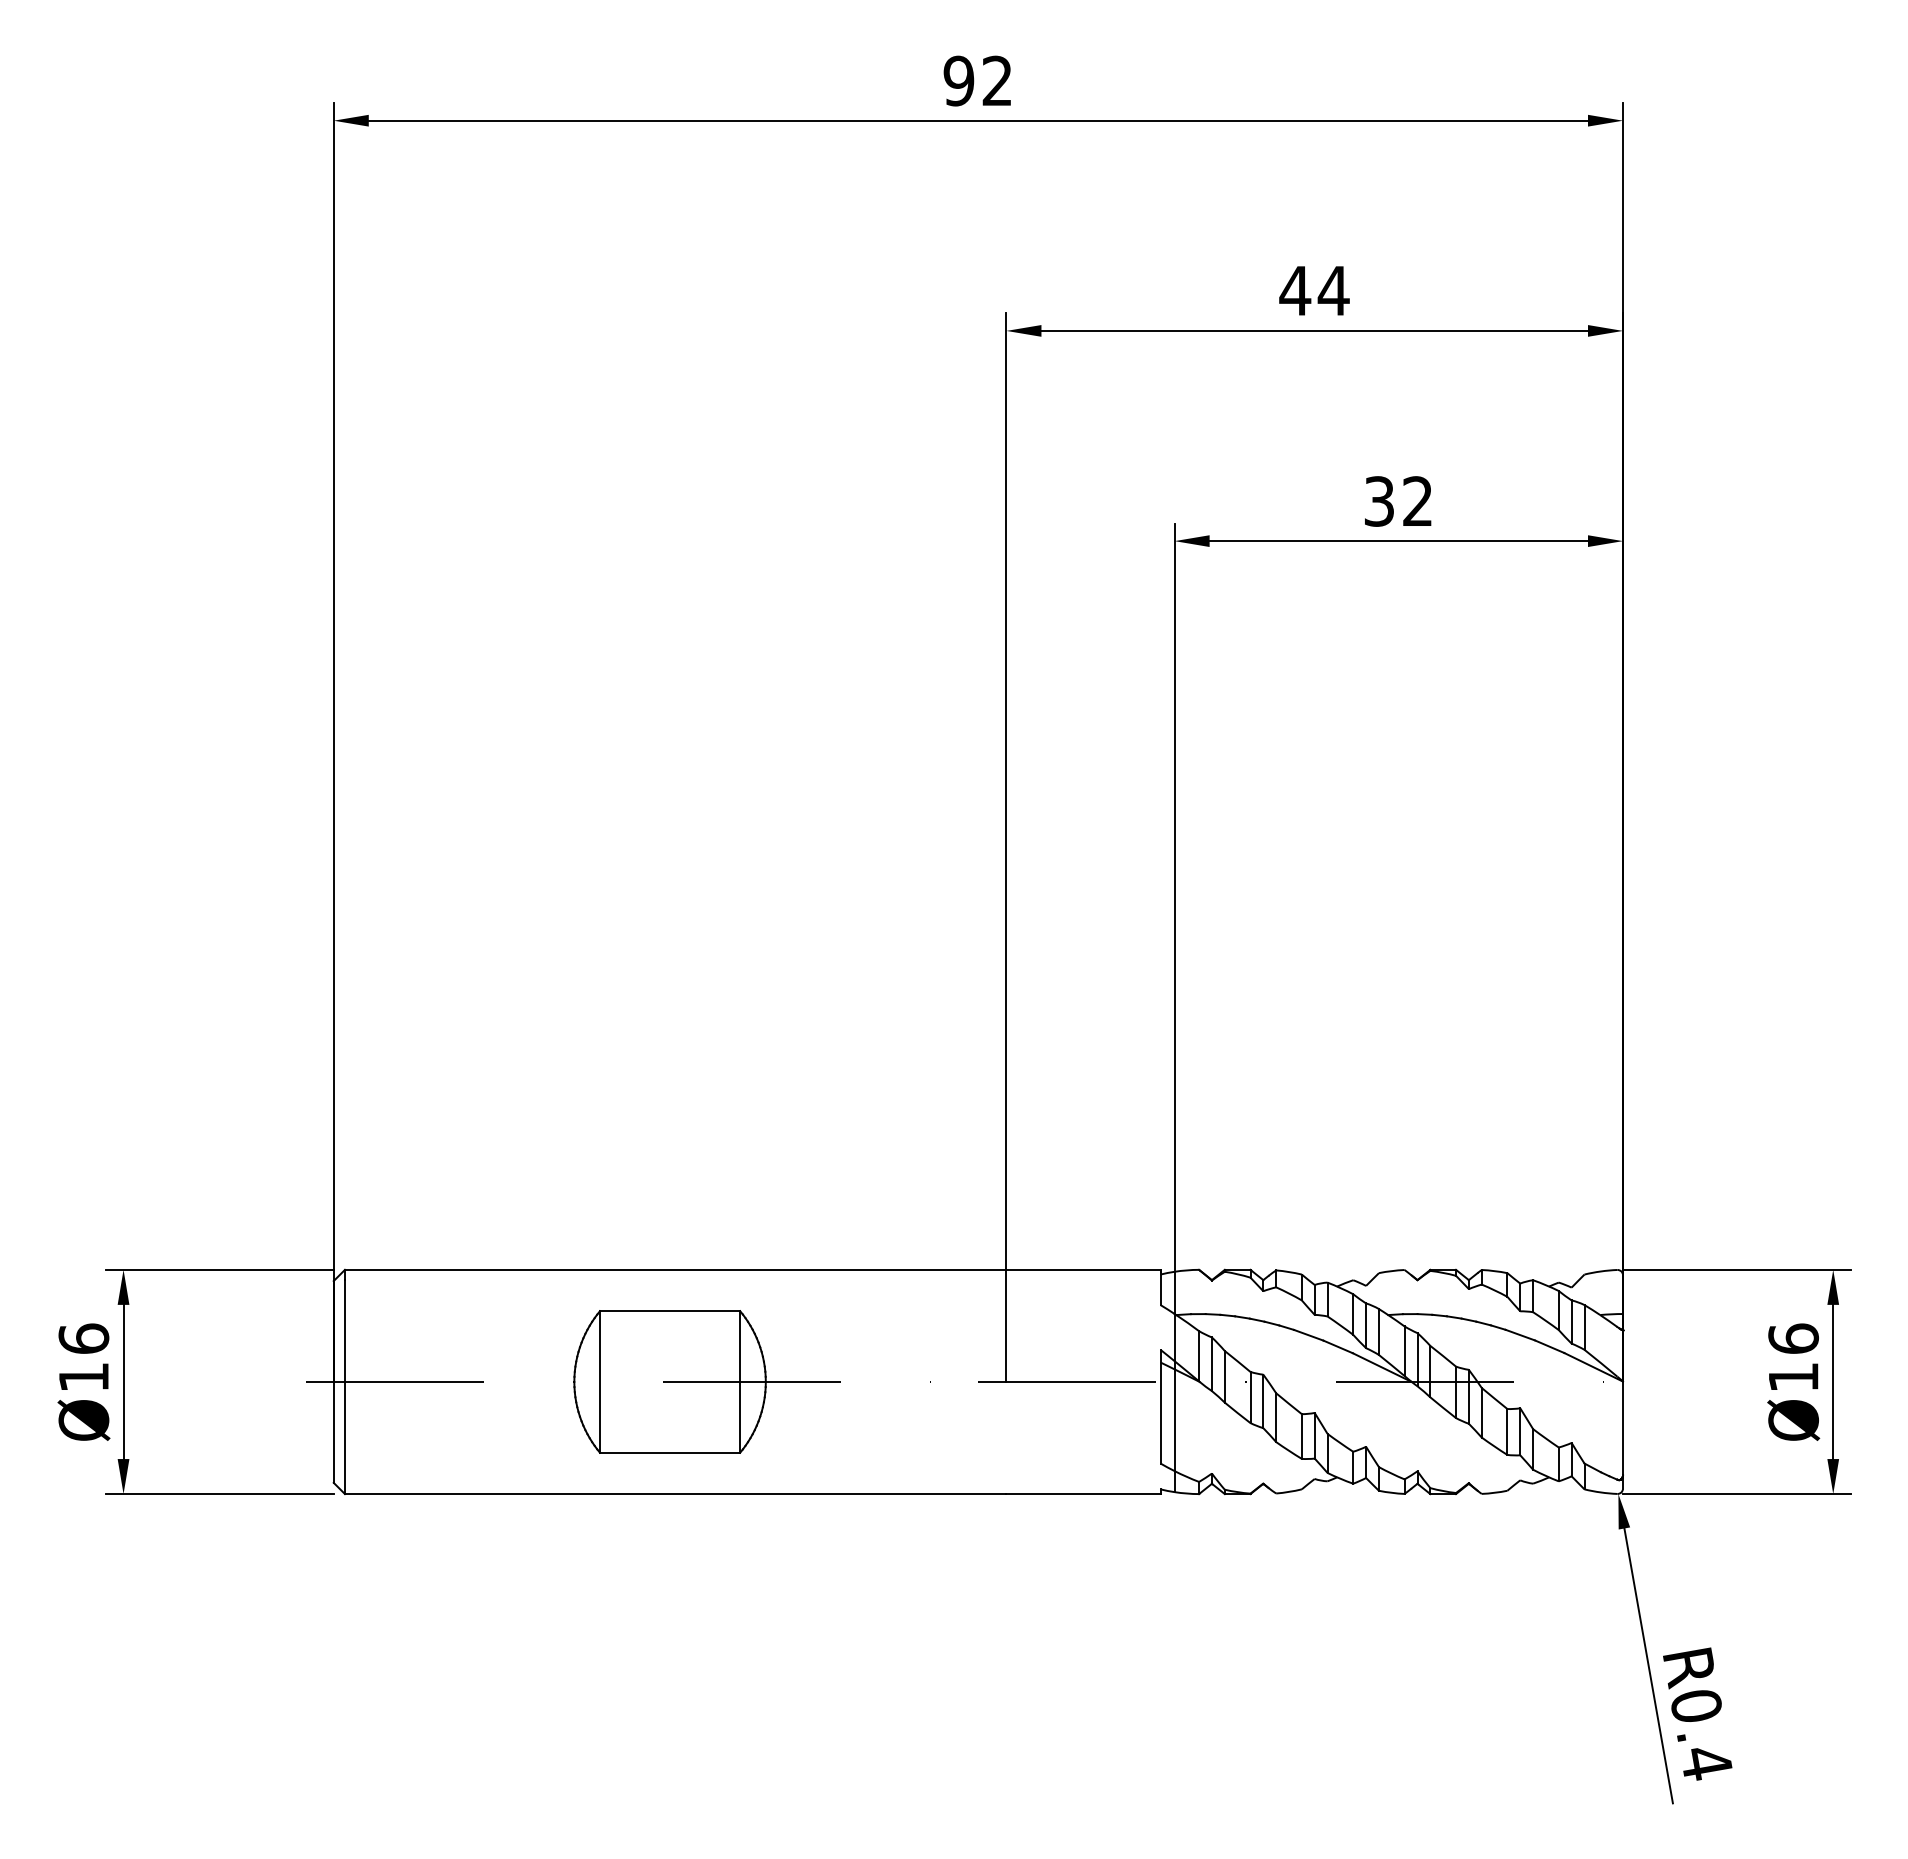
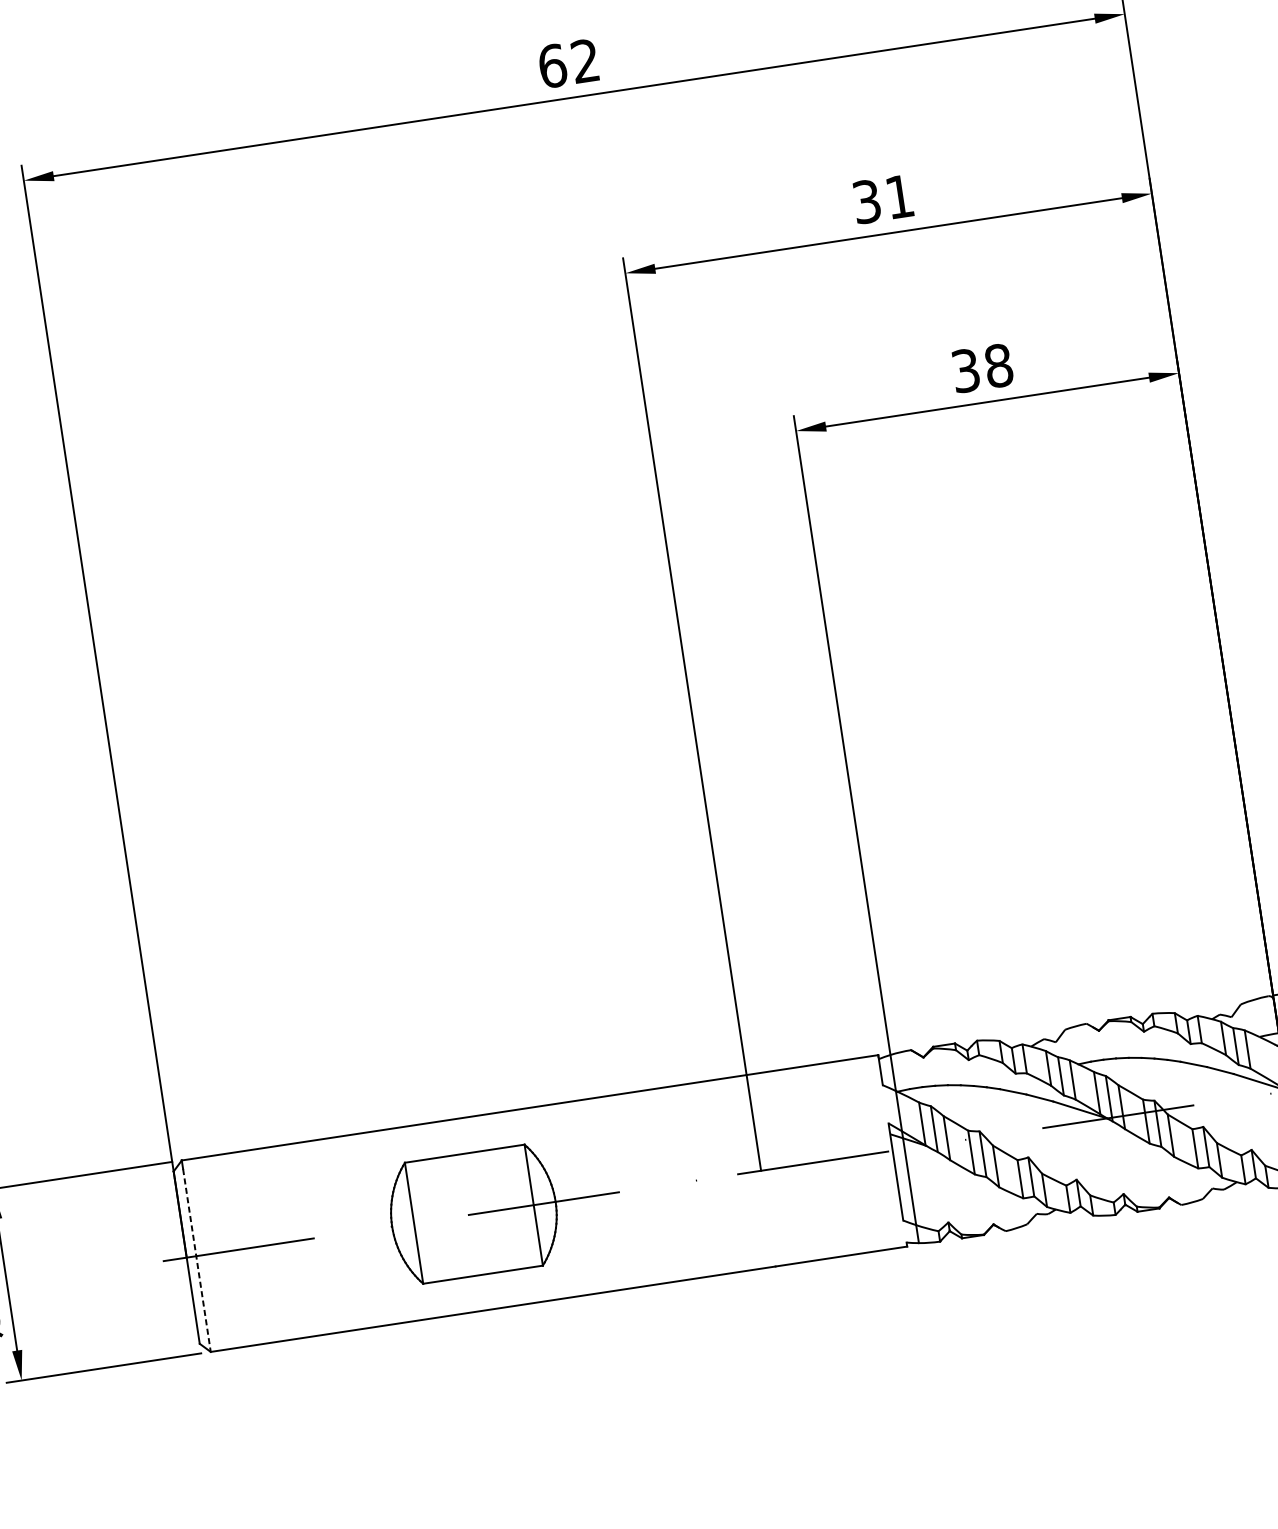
text: (958, 80) -> (552, 65), 92 -> 62
text: (1314, 290) -> (883, 199), 44 -> 31
text: (1418, 501) -> (999, 365), 32 -> 38
line: (344, 1387) -> (196, 1260), solid -> dashed

